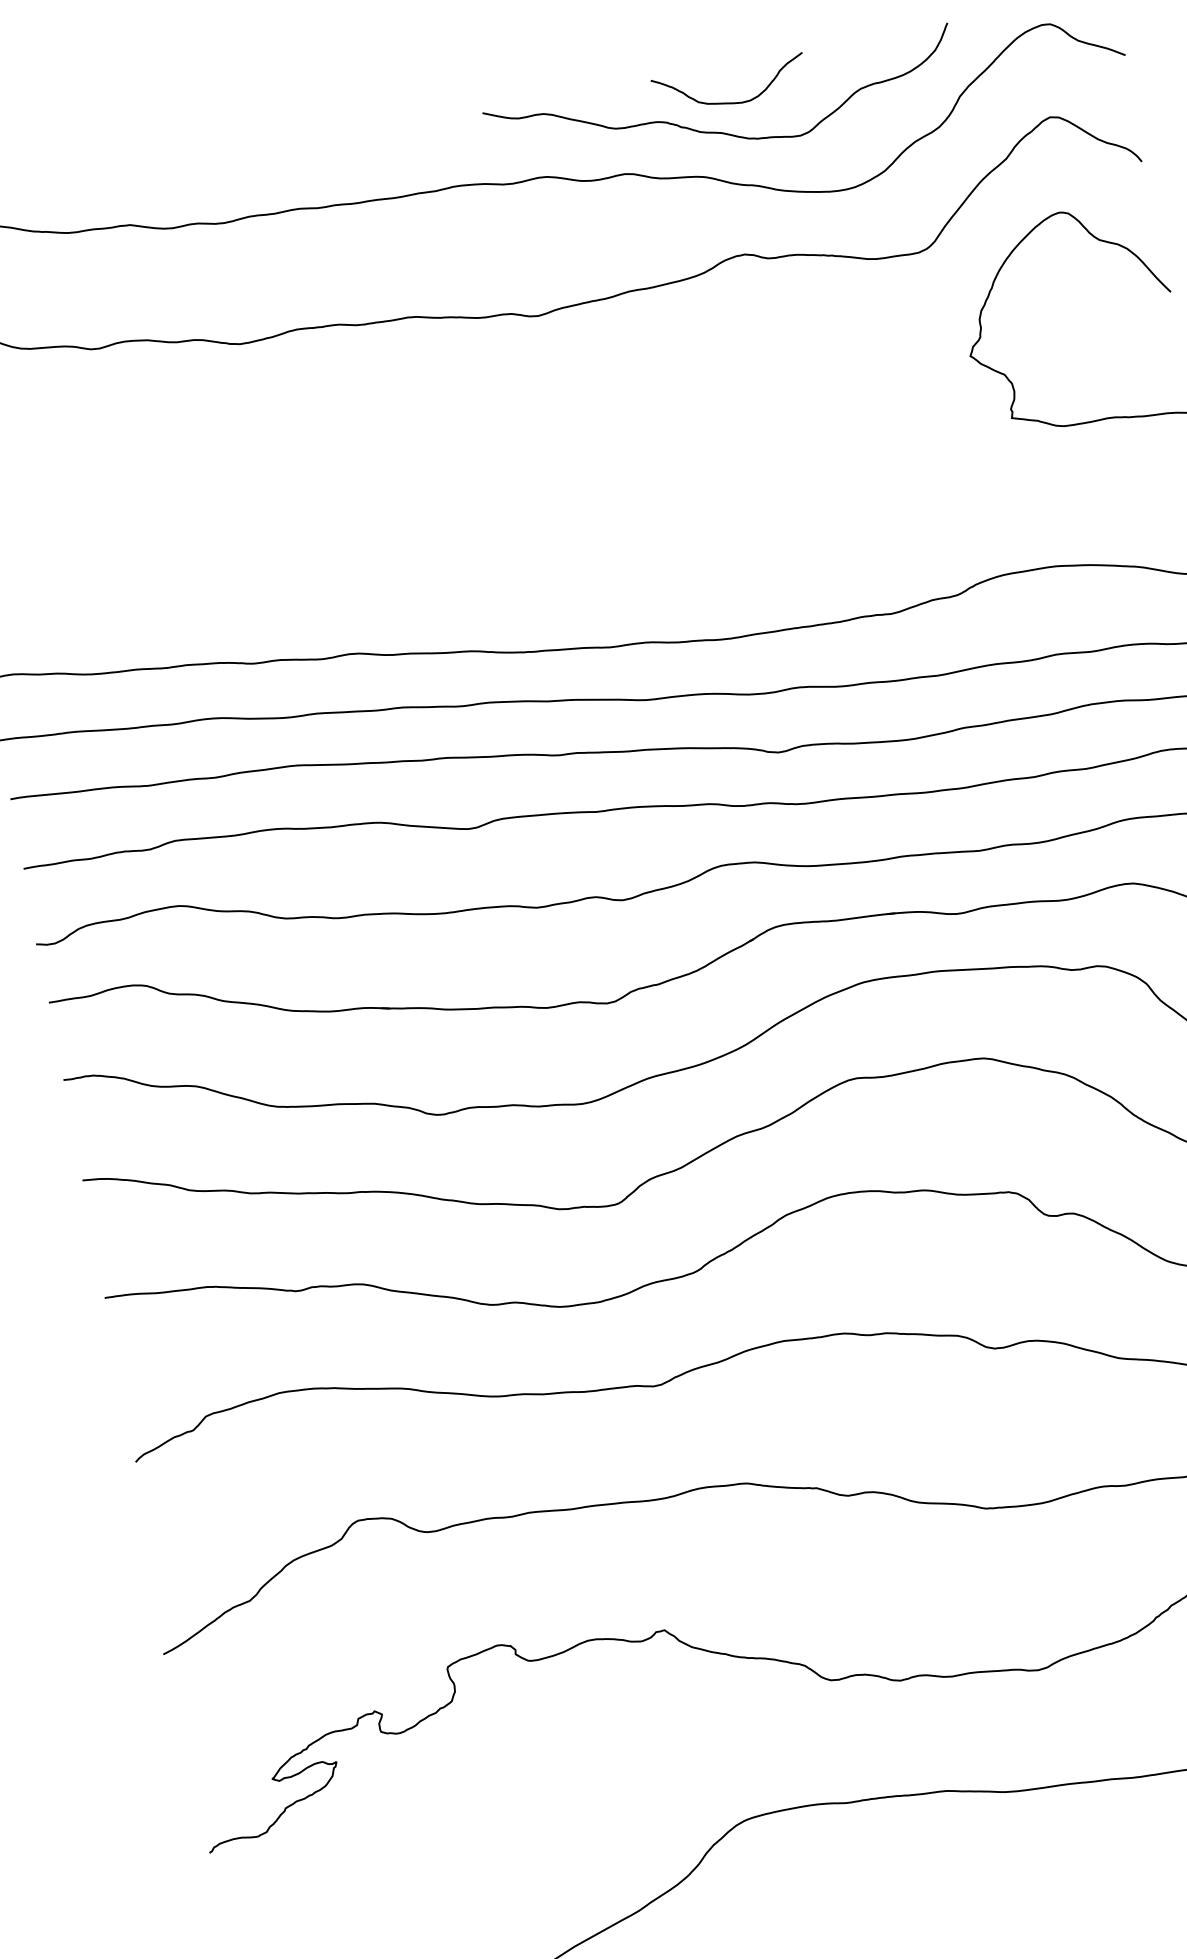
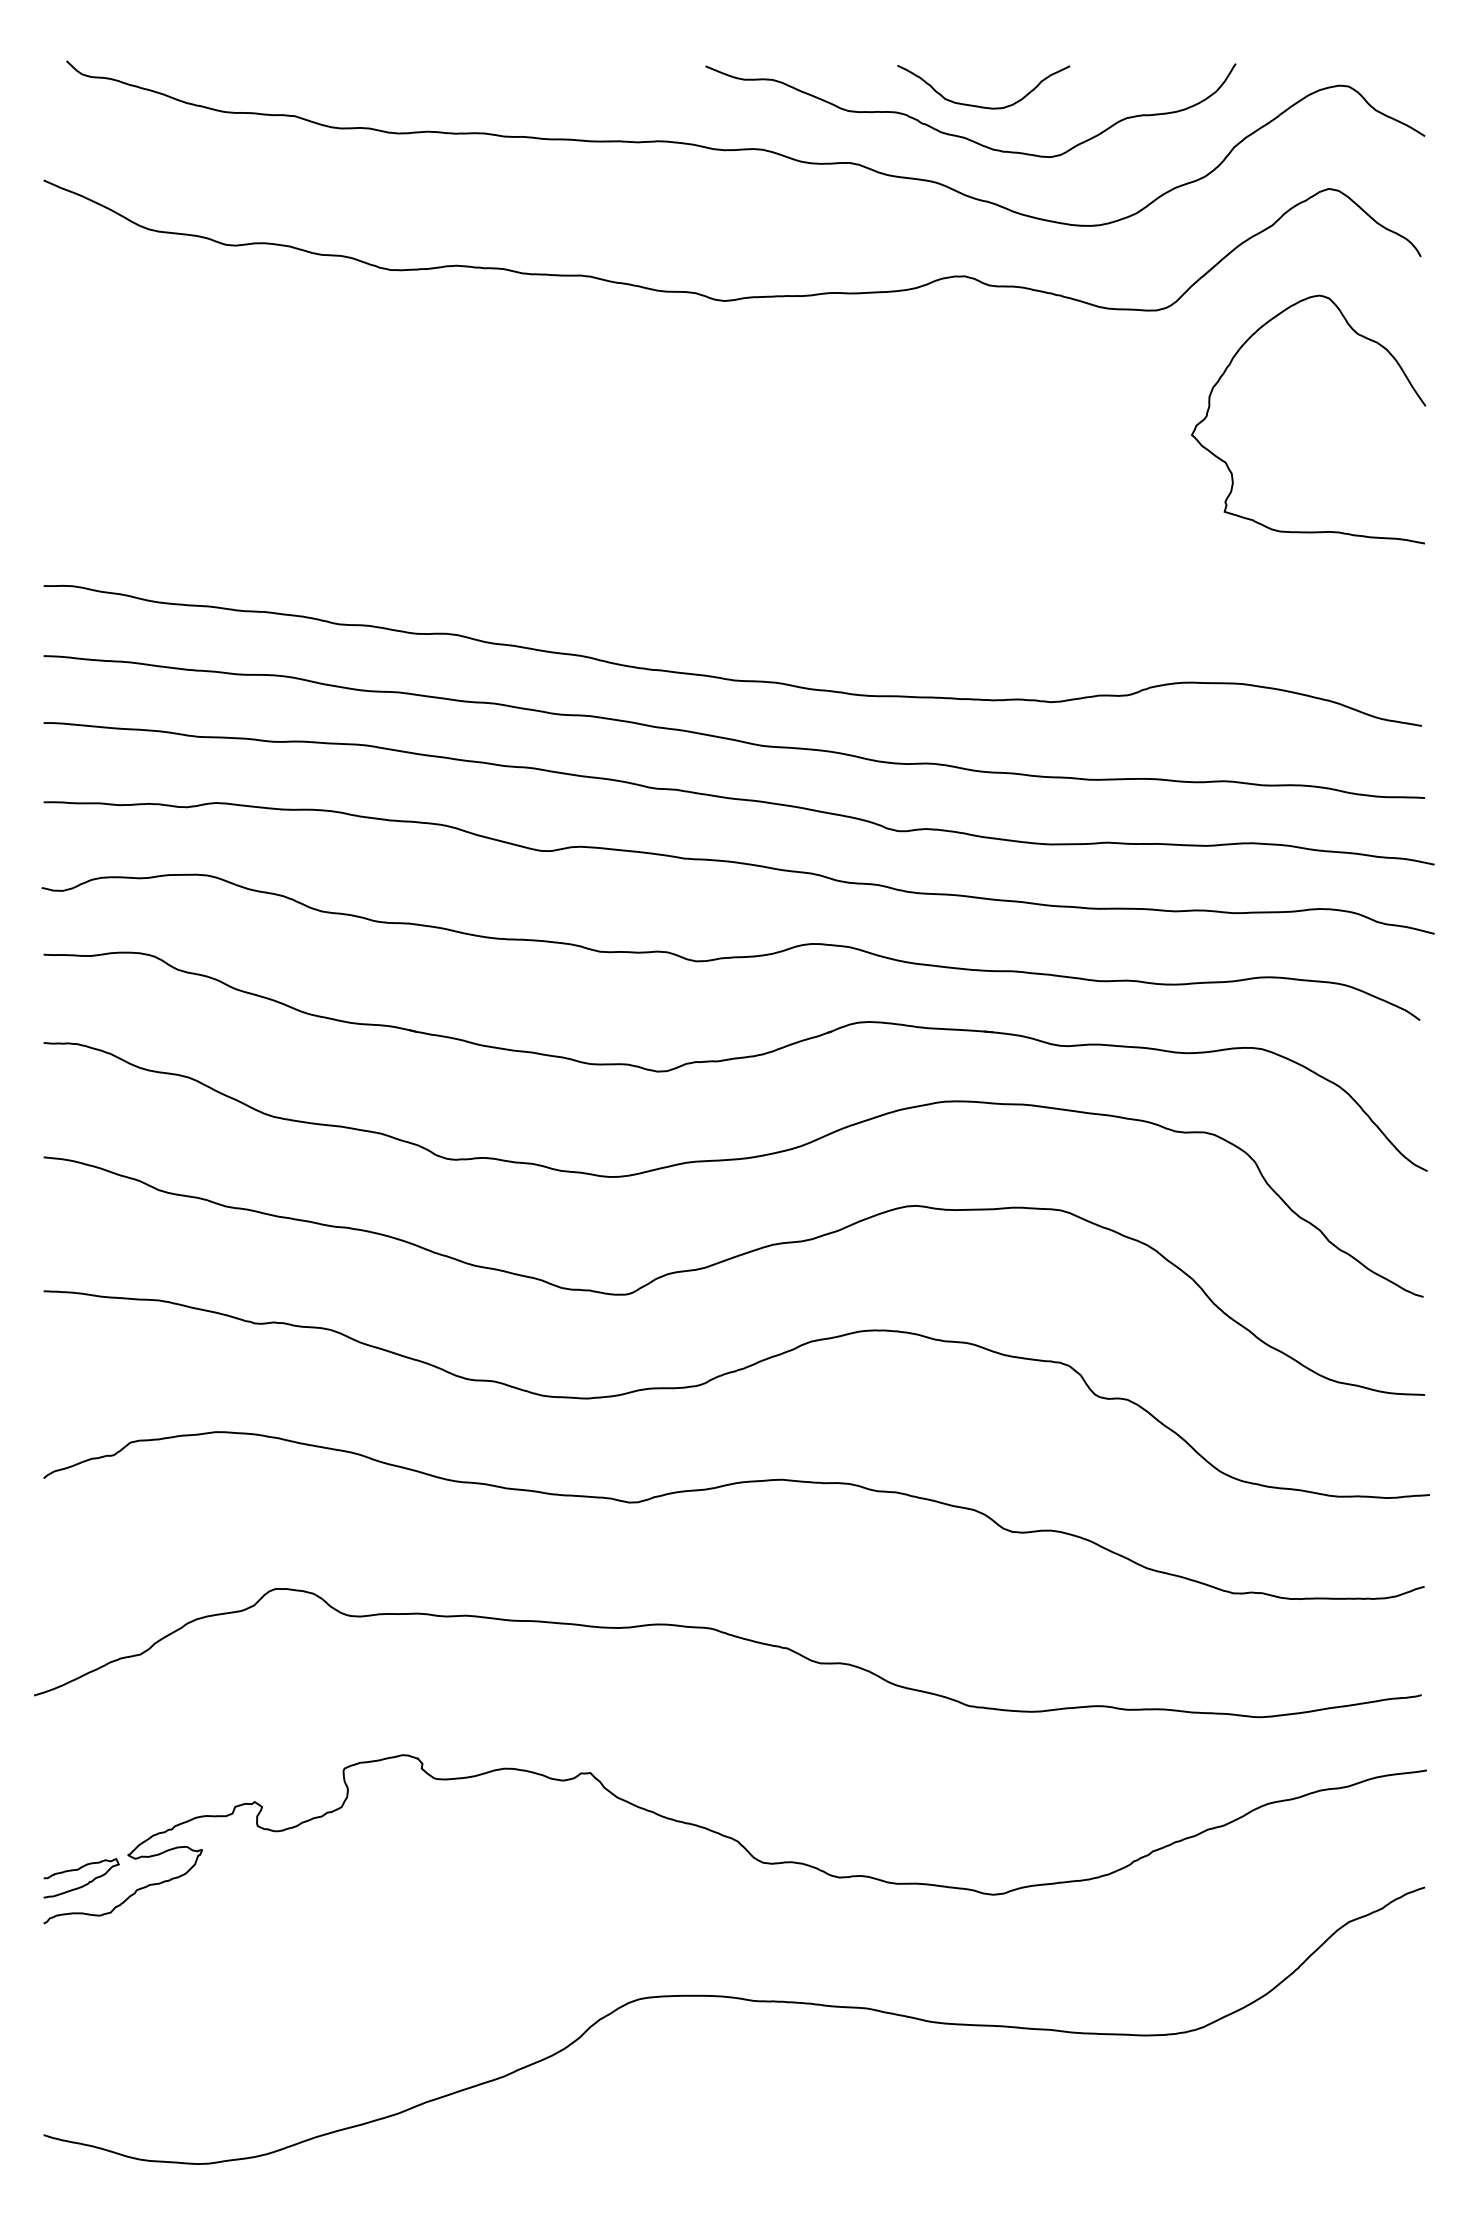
curve: (238, 1811) -> (84, 1884), added

